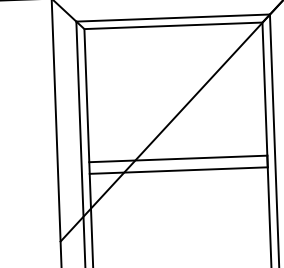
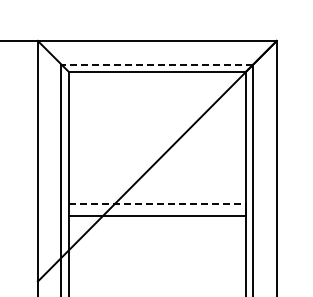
line: (173, 18) -> (157, 64), solid -> dashed
line: (178, 159) -> (157, 204), solid -> dashed

